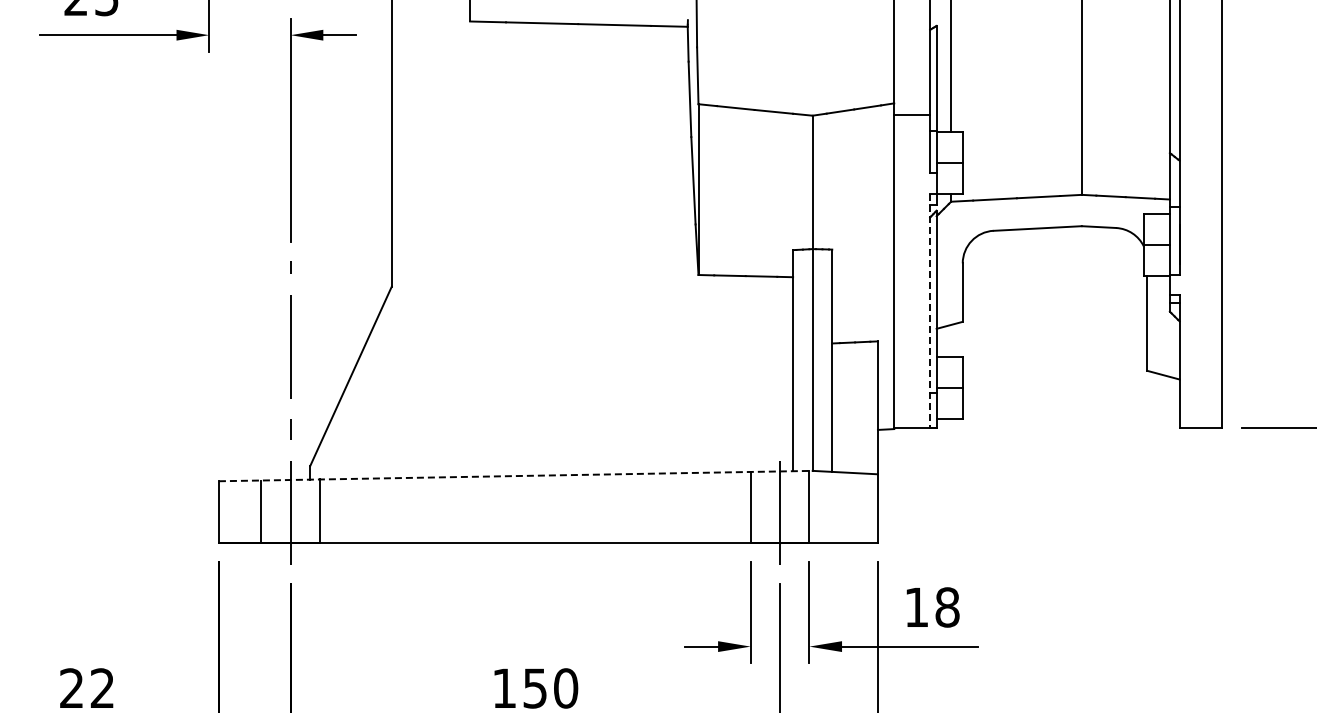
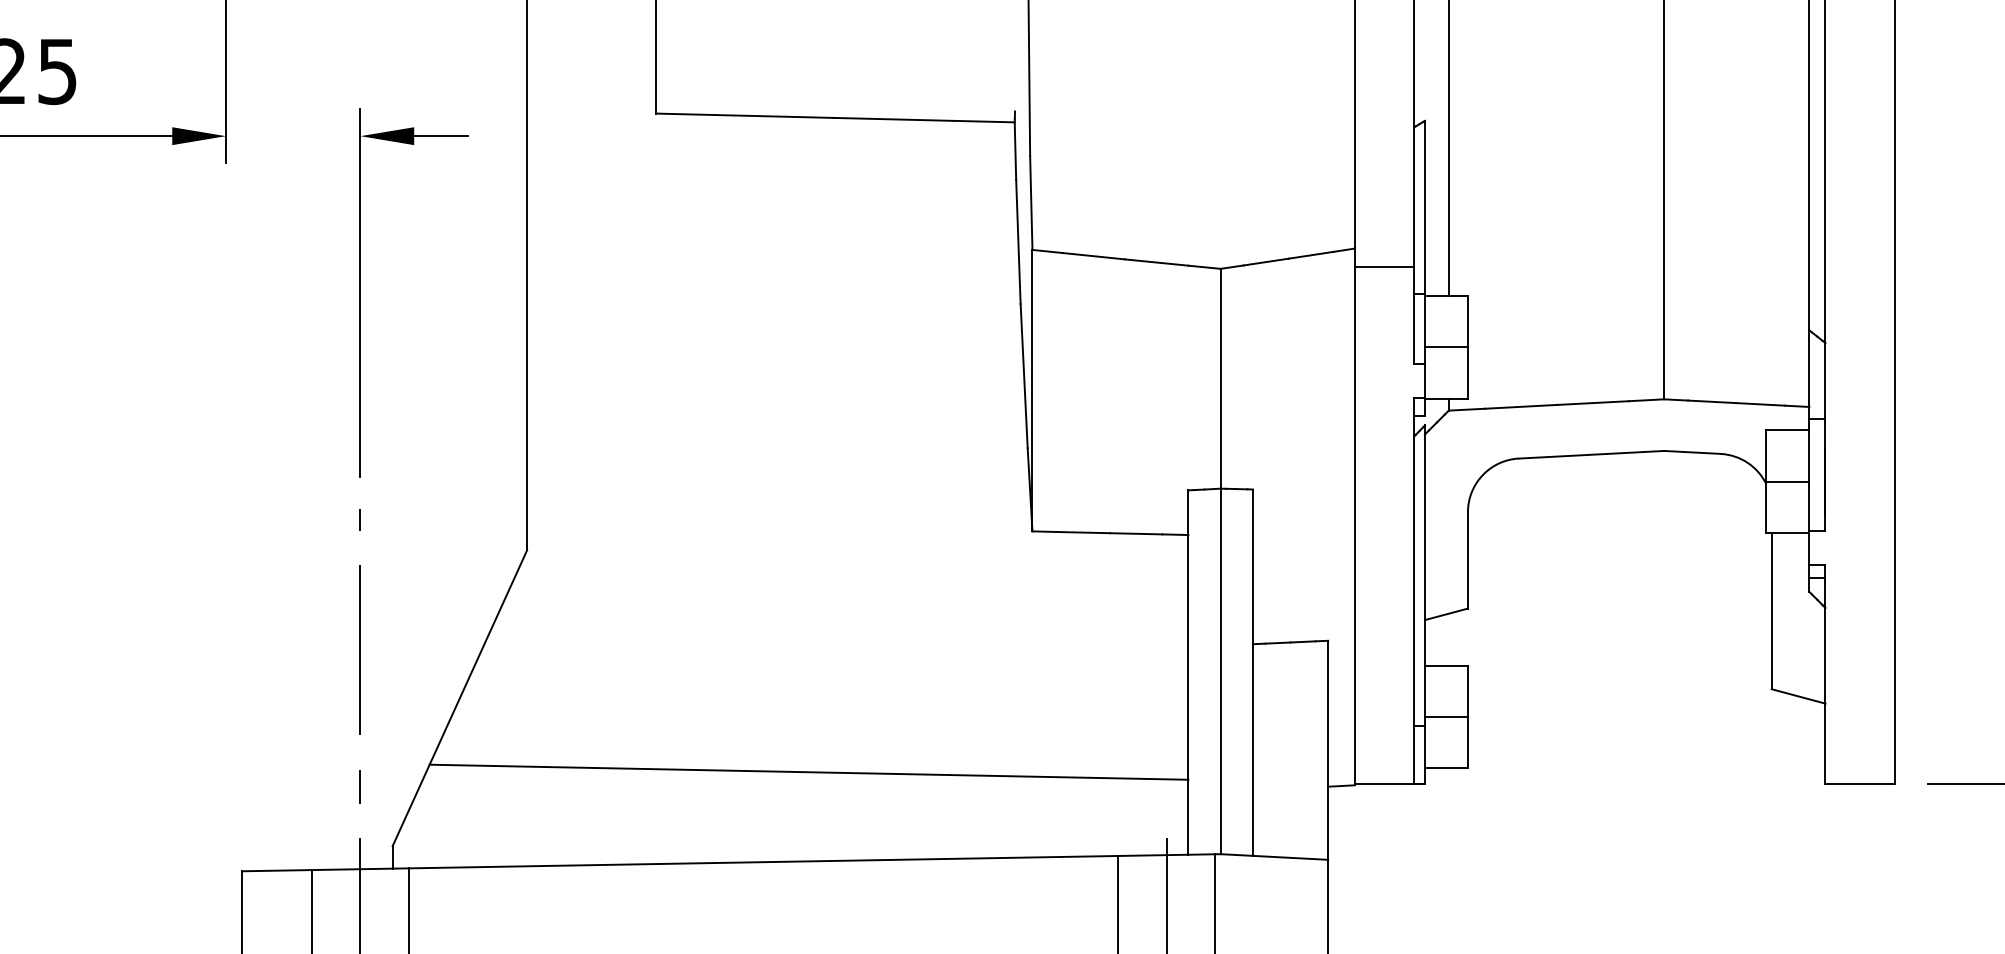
line: (930, 311) -> (1414, 591), dashed -> solid
line: (562, 420) -> (808, 771), added
line: (515, 476) -> (730, 863), dashed -> solid

